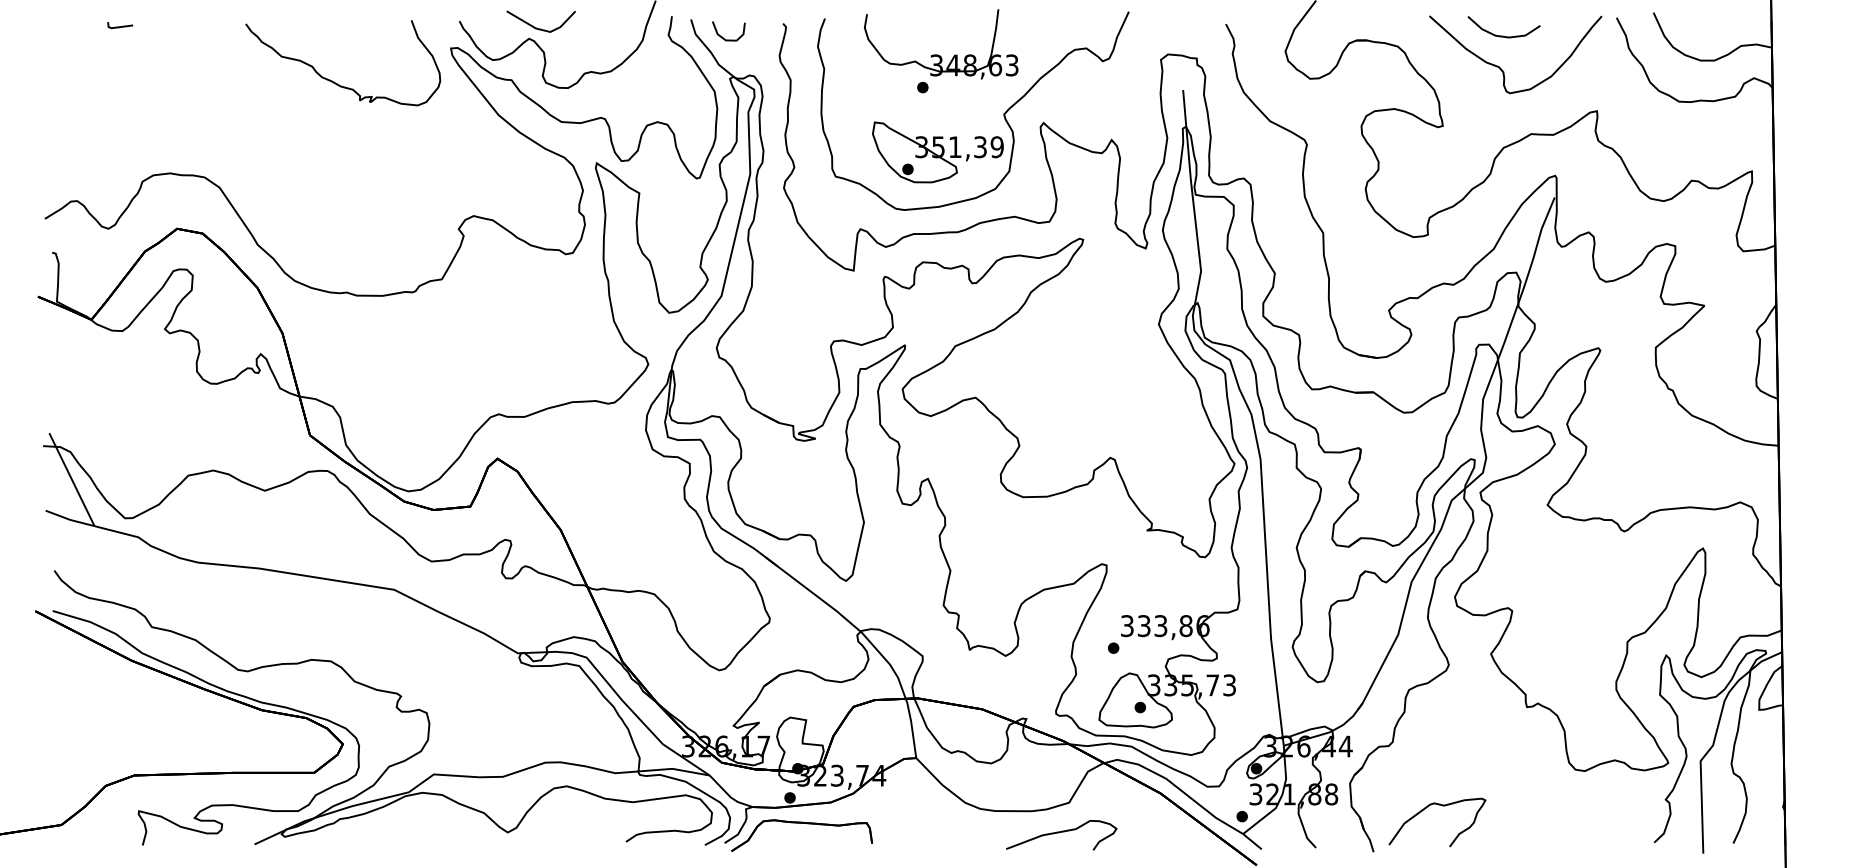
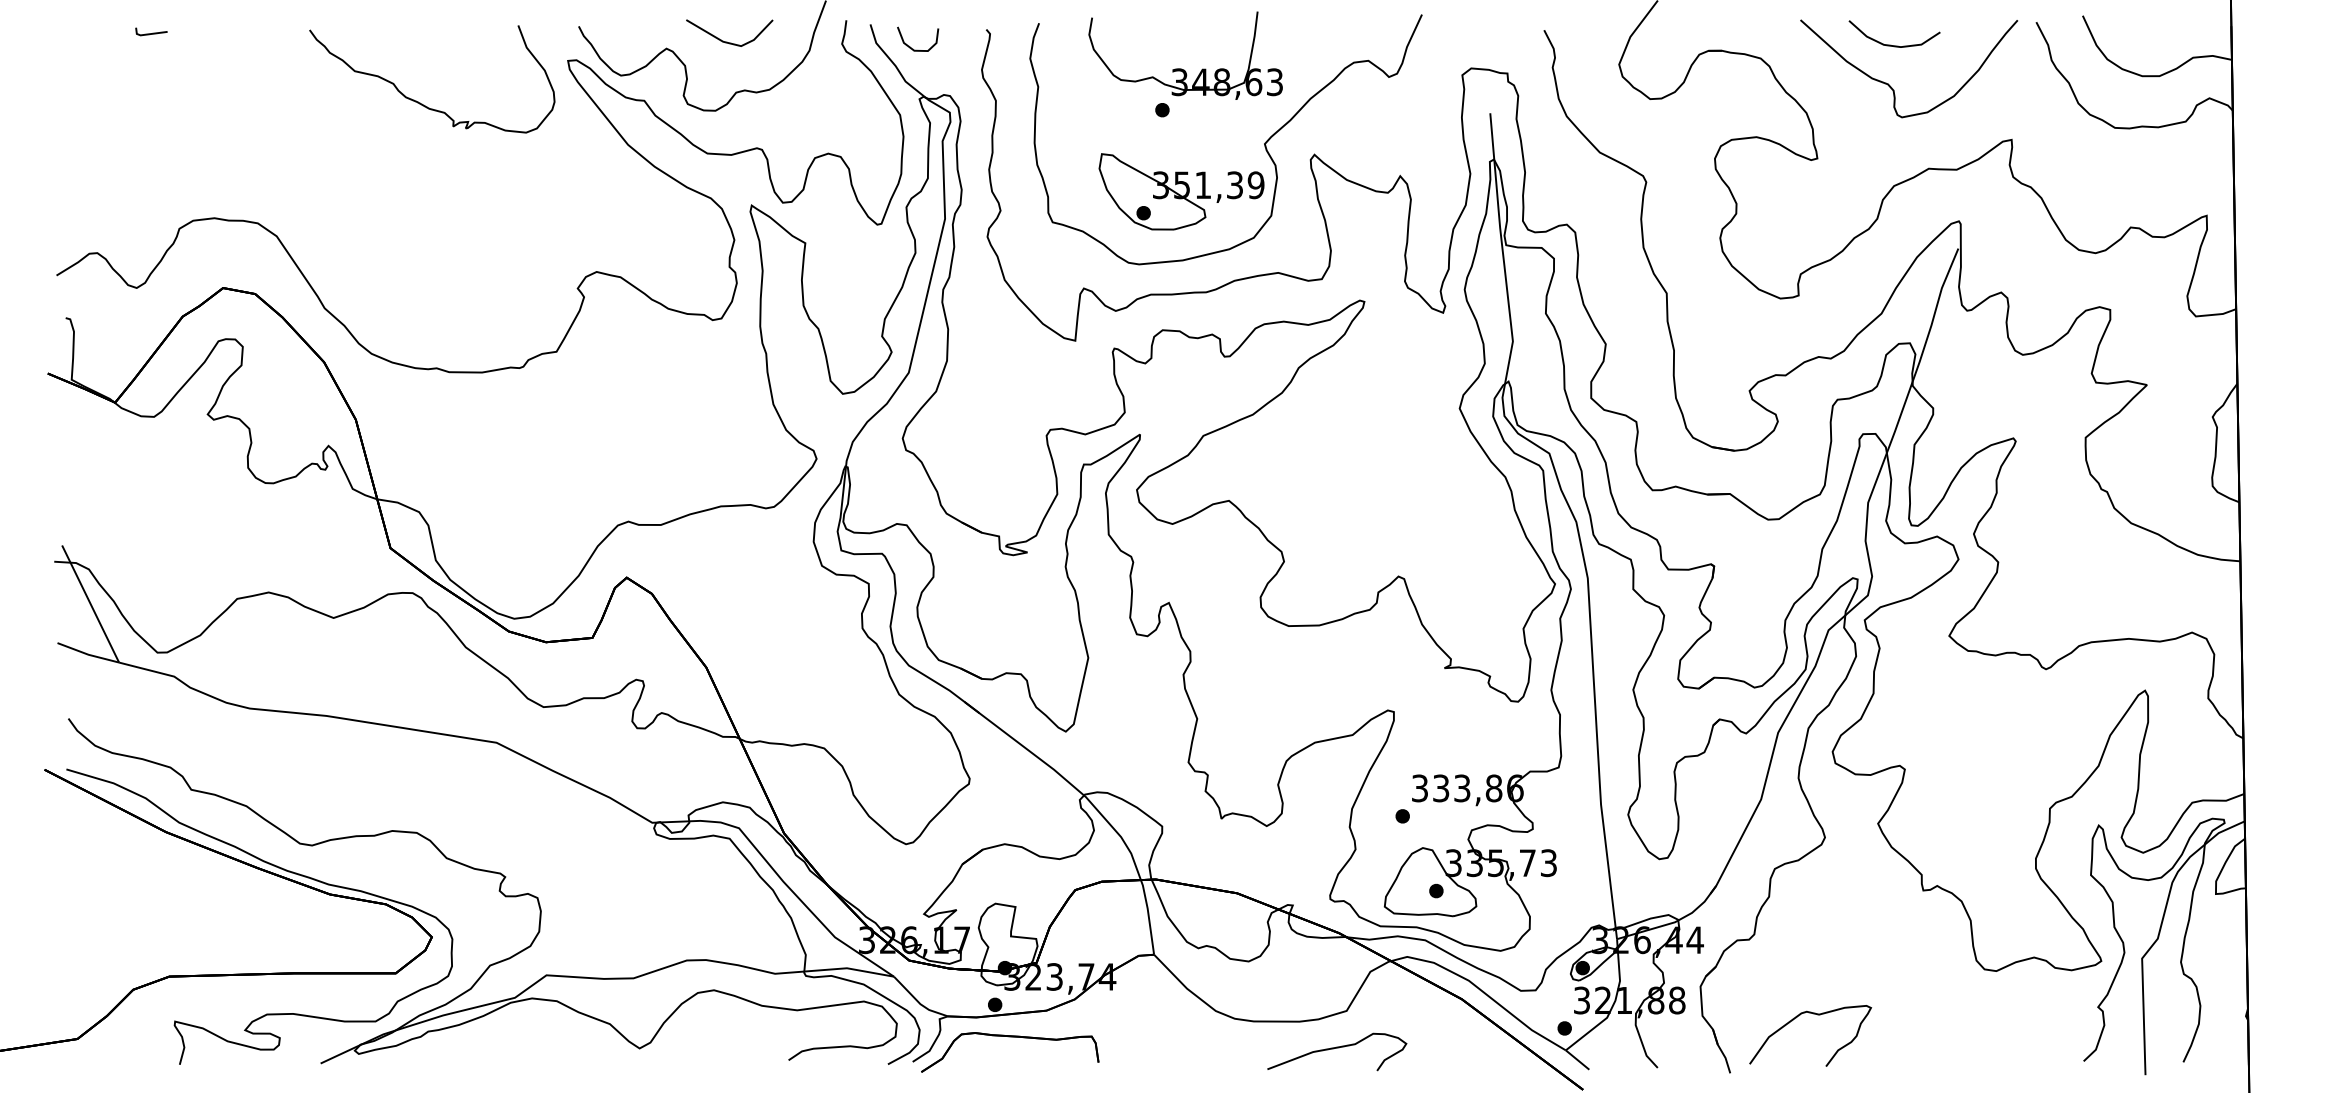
part: (539, 28) -> (727, 41), moved

